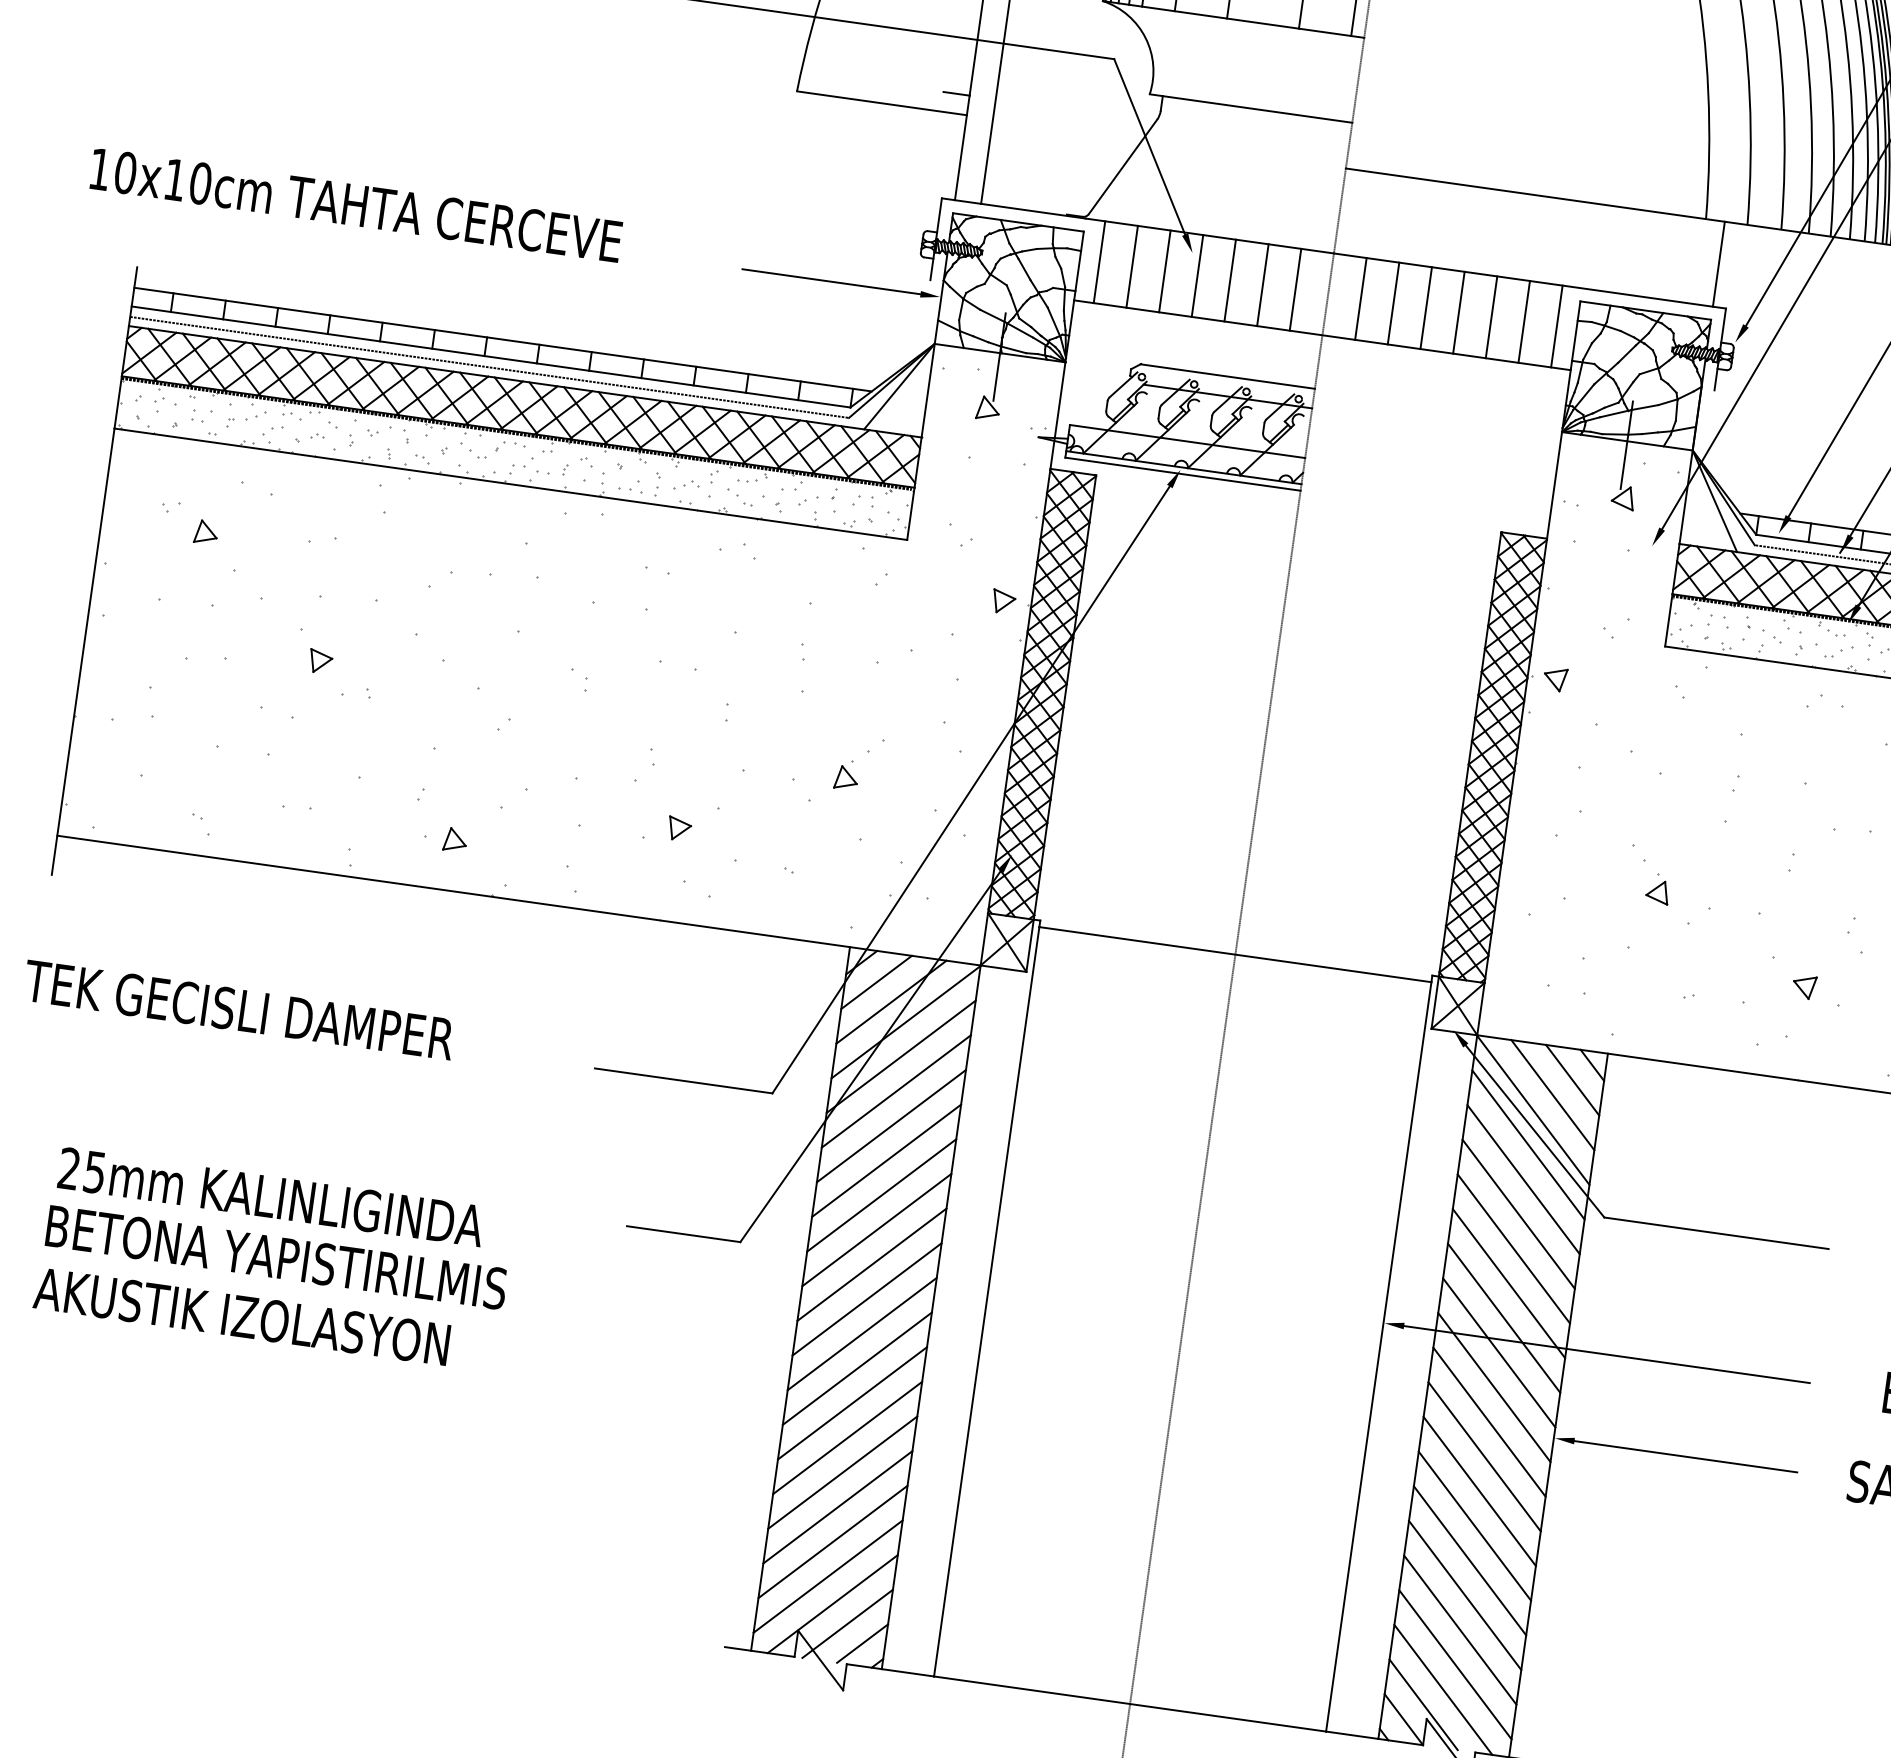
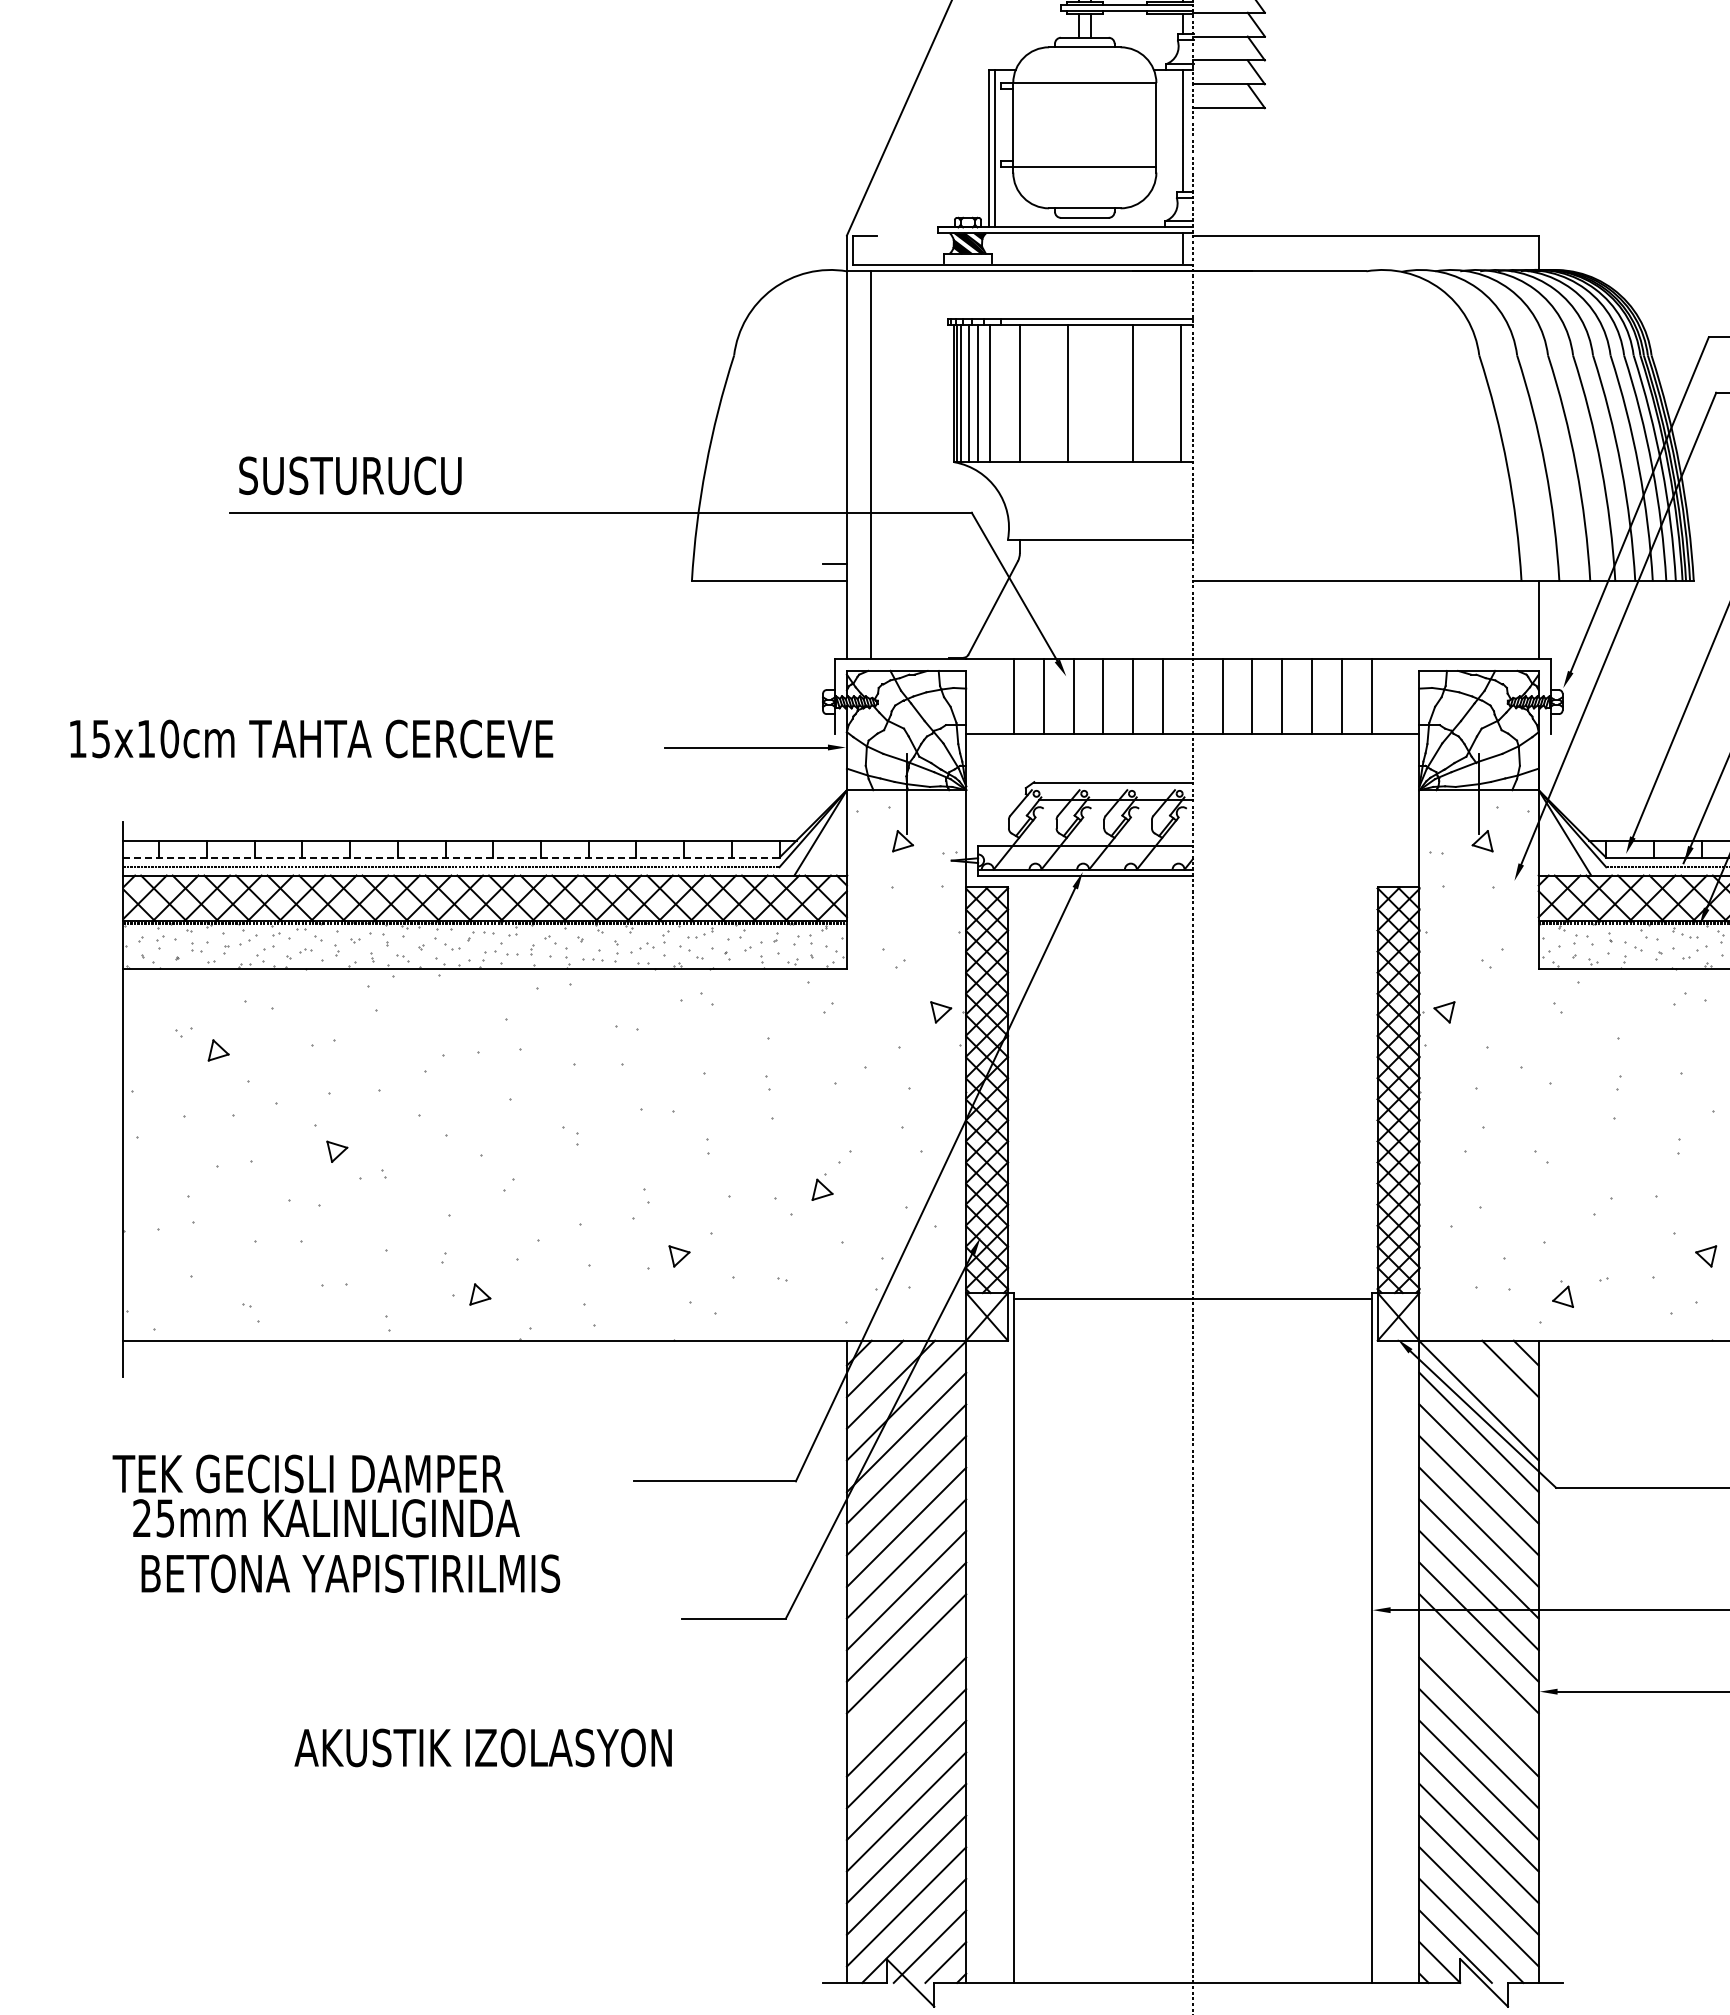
text: (125, 172) -> (101, 738), 10x10cm -> 15x10cm
line: (1100, 261) -> (984, 695), removed
line: (1556, 325) -> (1401, 695), removed
line: (491, 356) -> (451, 857), solid -> dashed
part: (1657, 888) -> (1562, 1293), moved
line: (1552, 1094) -> (1494, 1384), removed
text: (271, 1197) -> (326, 1518), moved
text: (276, 1257) -> (350, 1573), moved
text: (241, 1316) -> (482, 1747), moved
line: (862, 1334) -> (906, 1685), removed
line: (1488, 1422) -> (1478, 1685), removed

